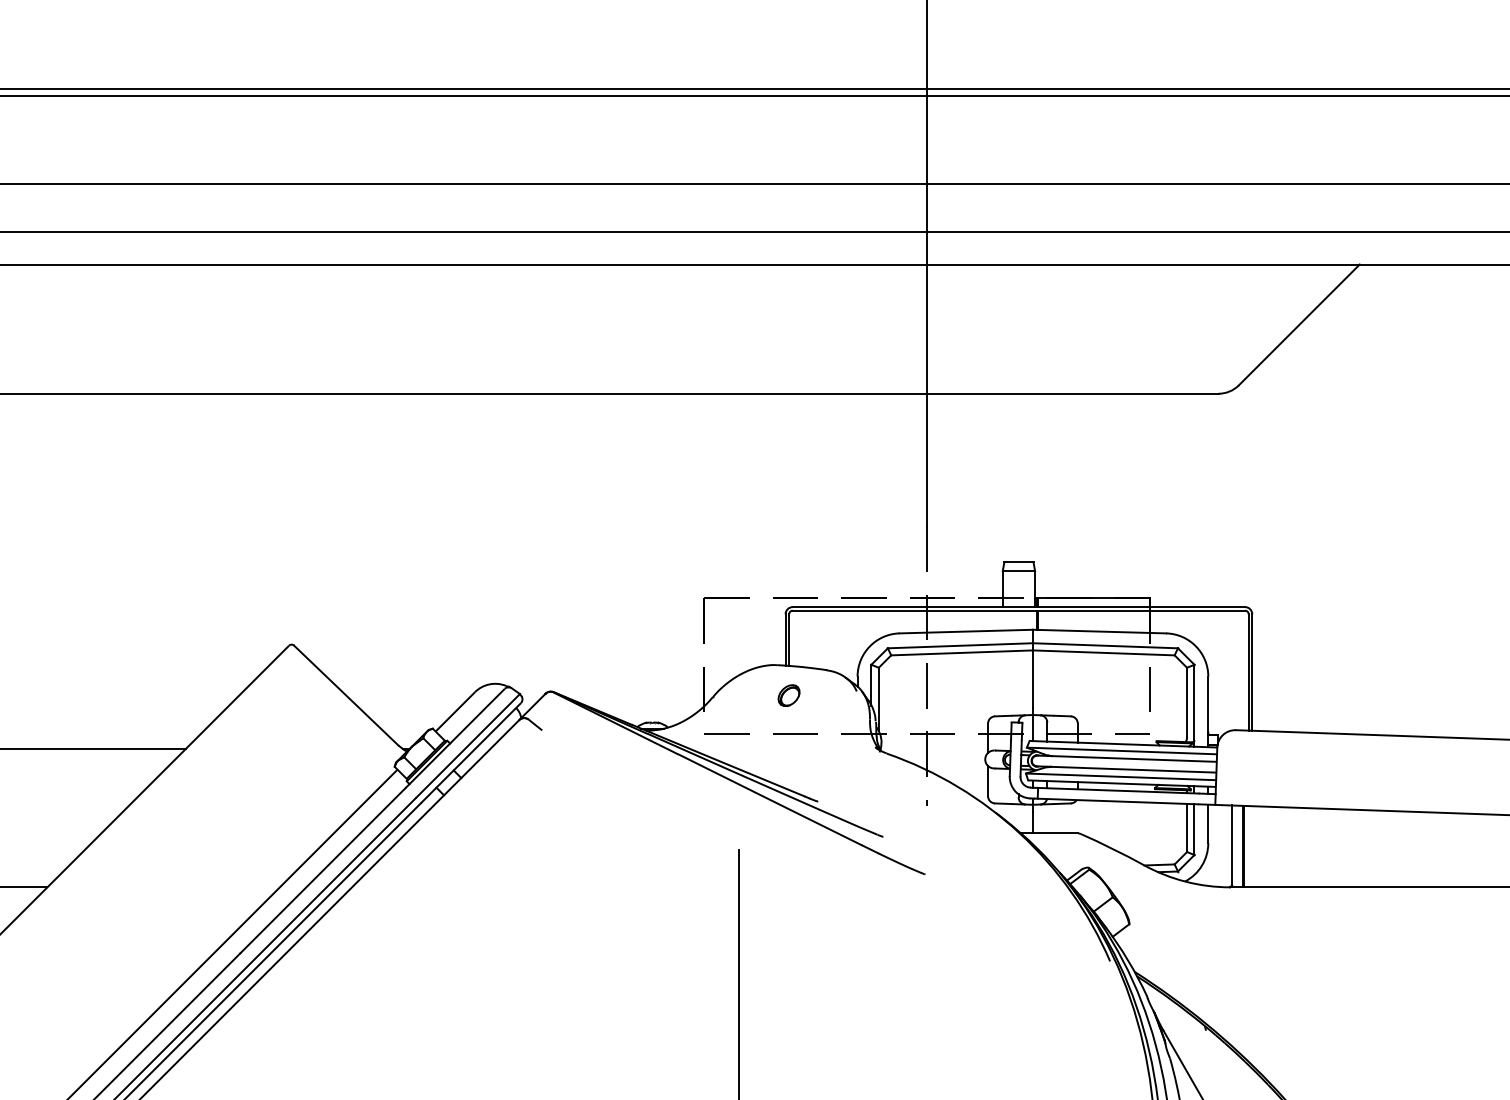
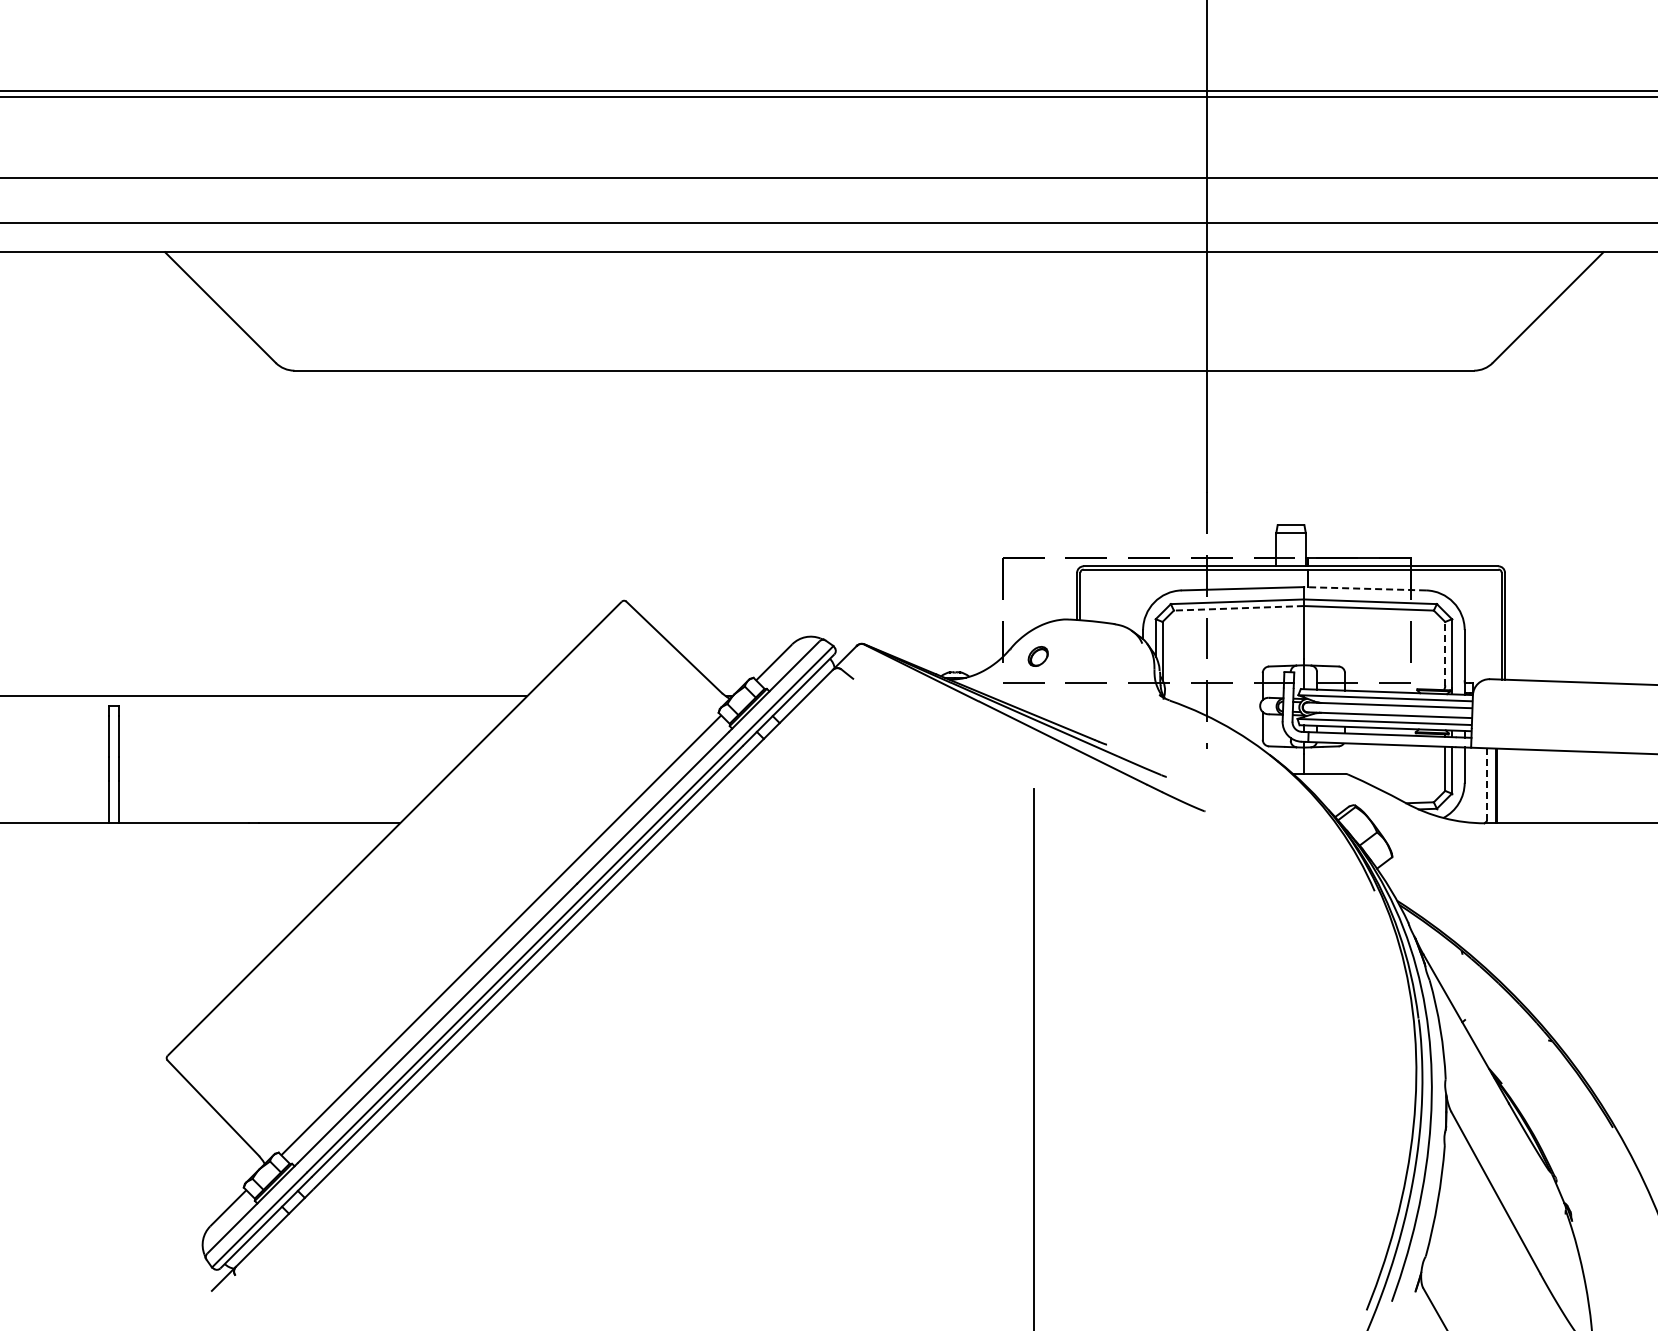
line: (1099, 631) -> (1364, 588), solid -> dashed
line: (961, 653) -> (1238, 608), solid -> dashed
part: (788, 695) -> (1037, 656), moved
line: (1187, 702) -> (1445, 653), solid -> dashed
line: (1232, 846) -> (1486, 785), solid -> dashed

